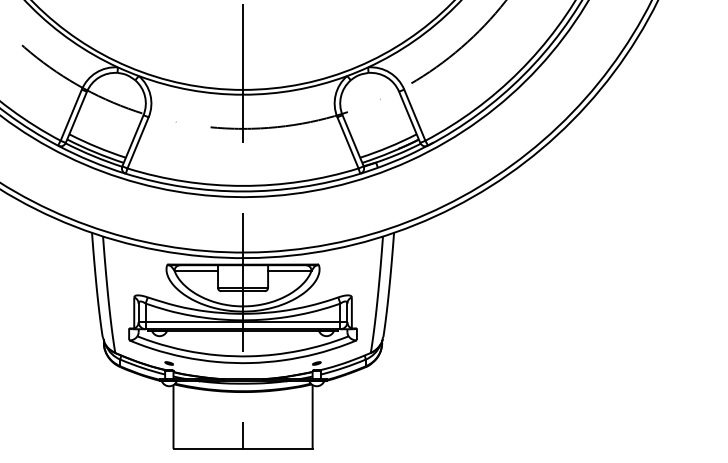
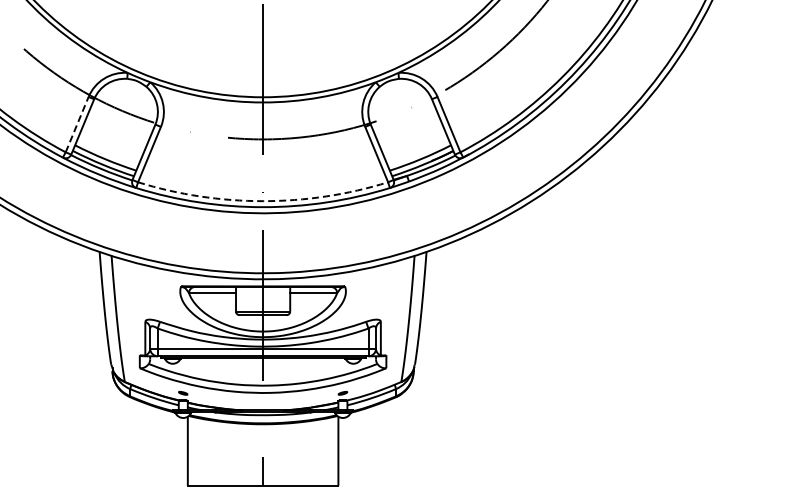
line: (71, 115) -> (77, 124), solid -> dashed
arc: (243, 186) -> (263, 201), solid -> dashed

